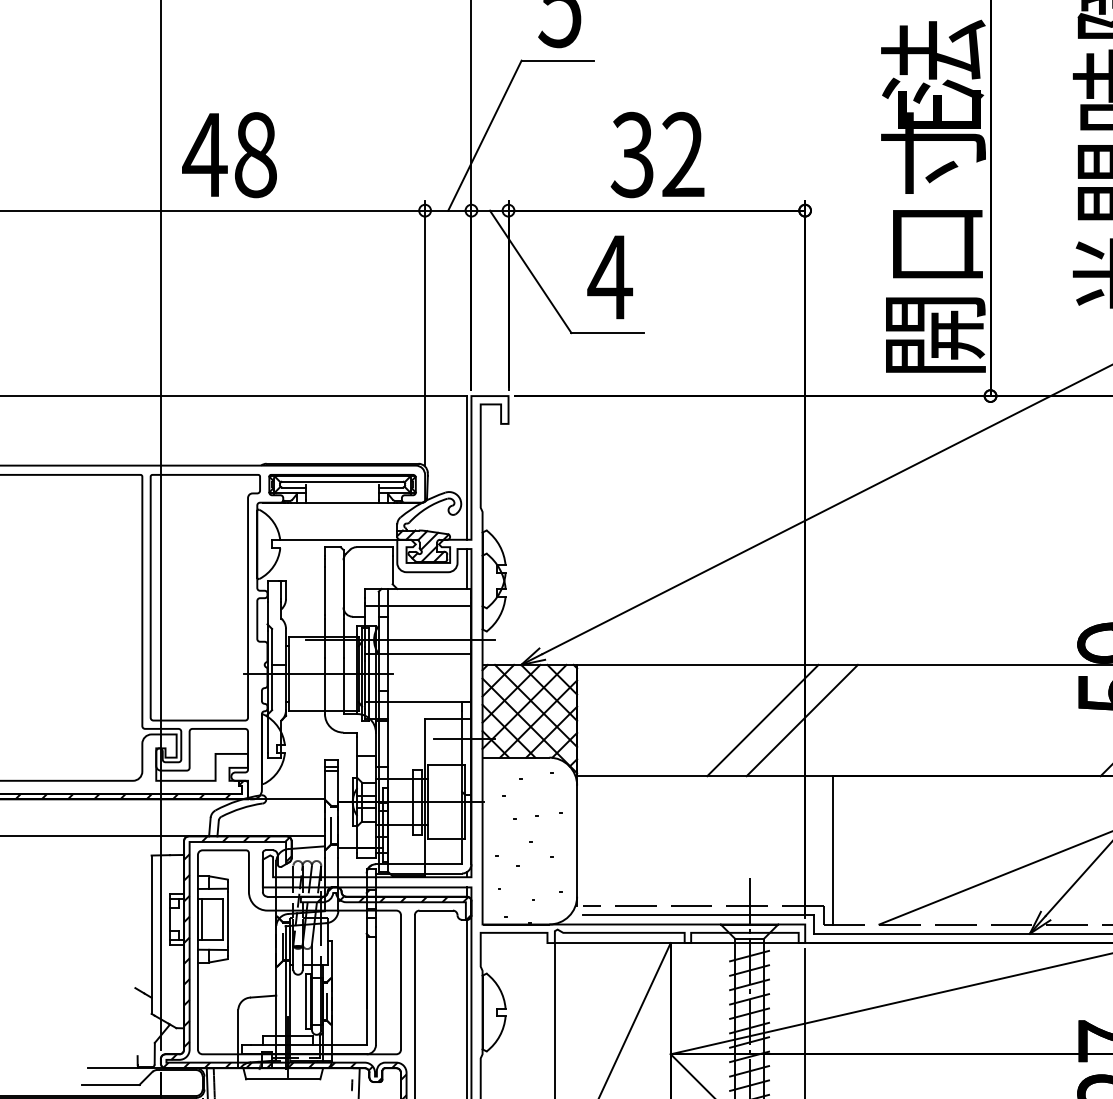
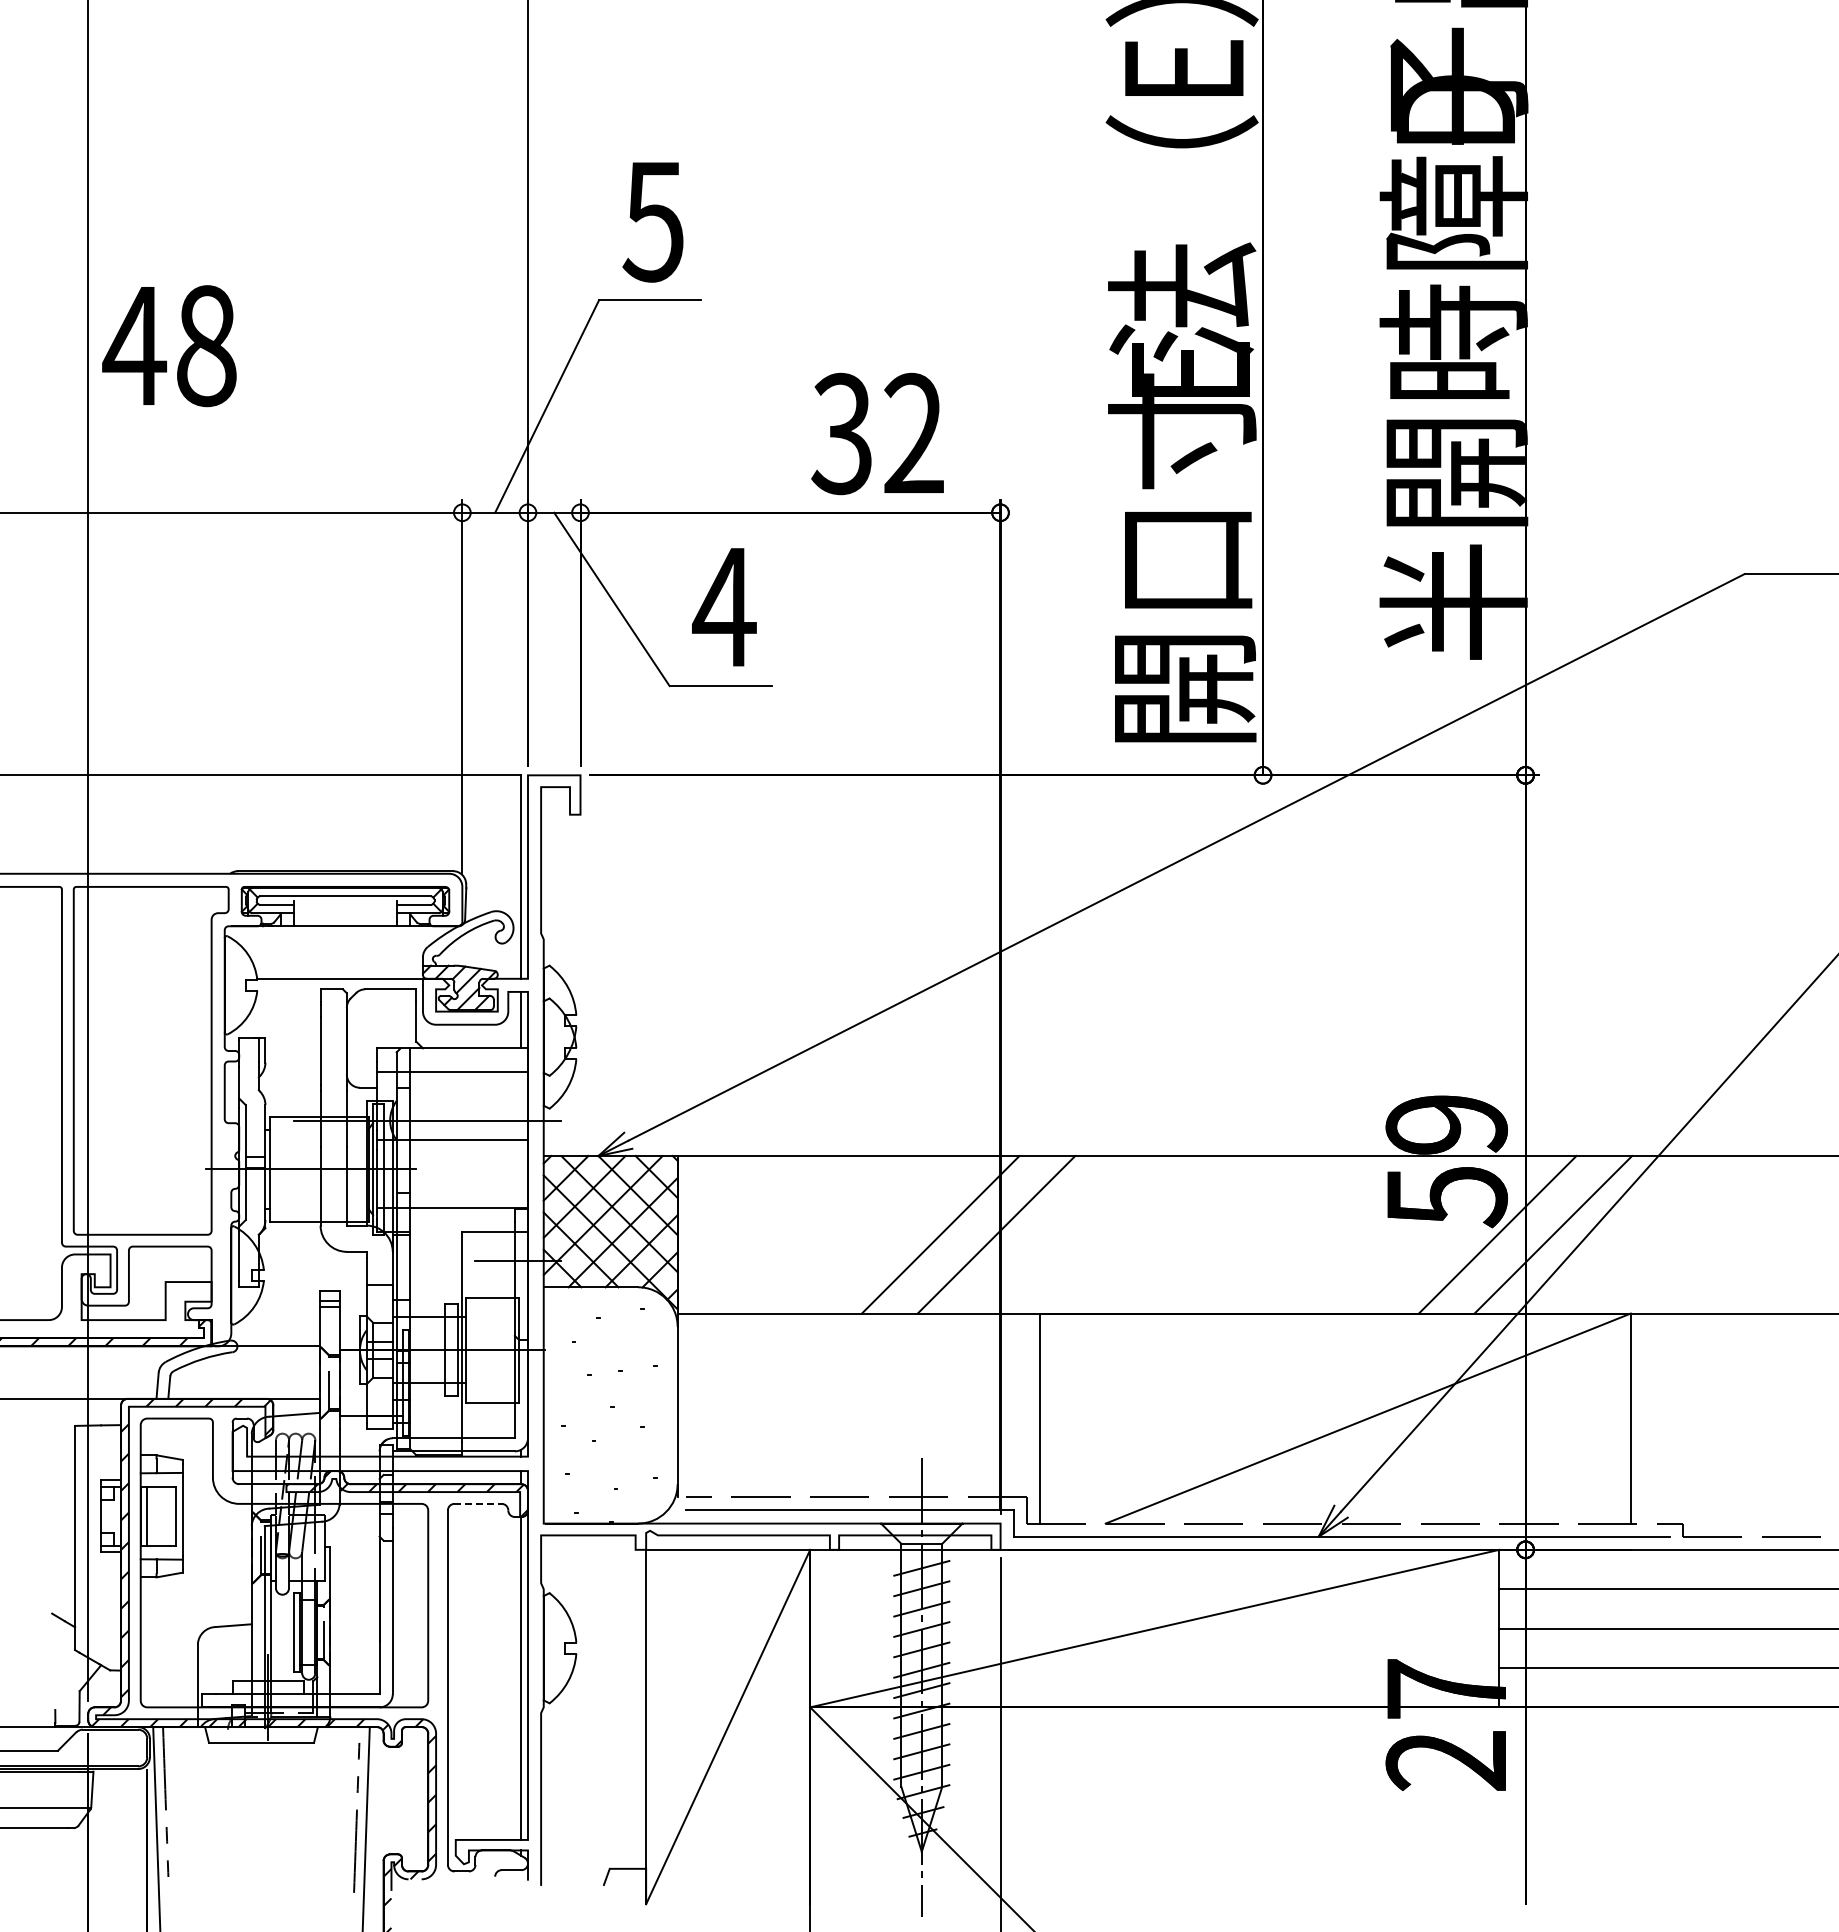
text: (657, 154) -> (877, 433), moved
text: (229, 155) -> (169, 346), moved
line: (436, 910) -> (478, 1503), solid -> dashed

